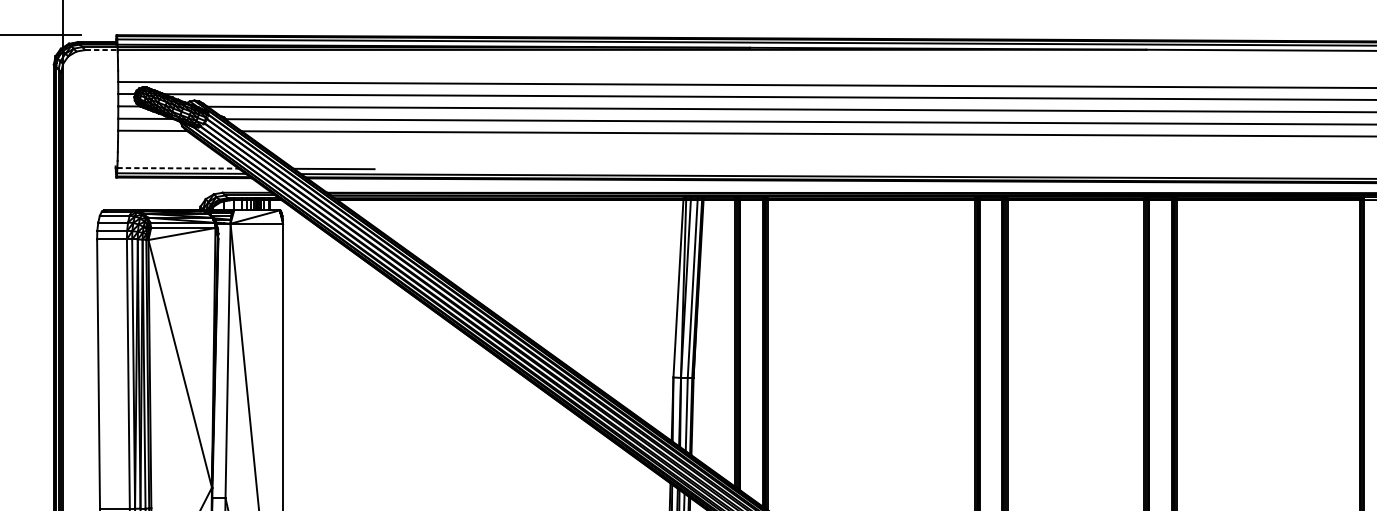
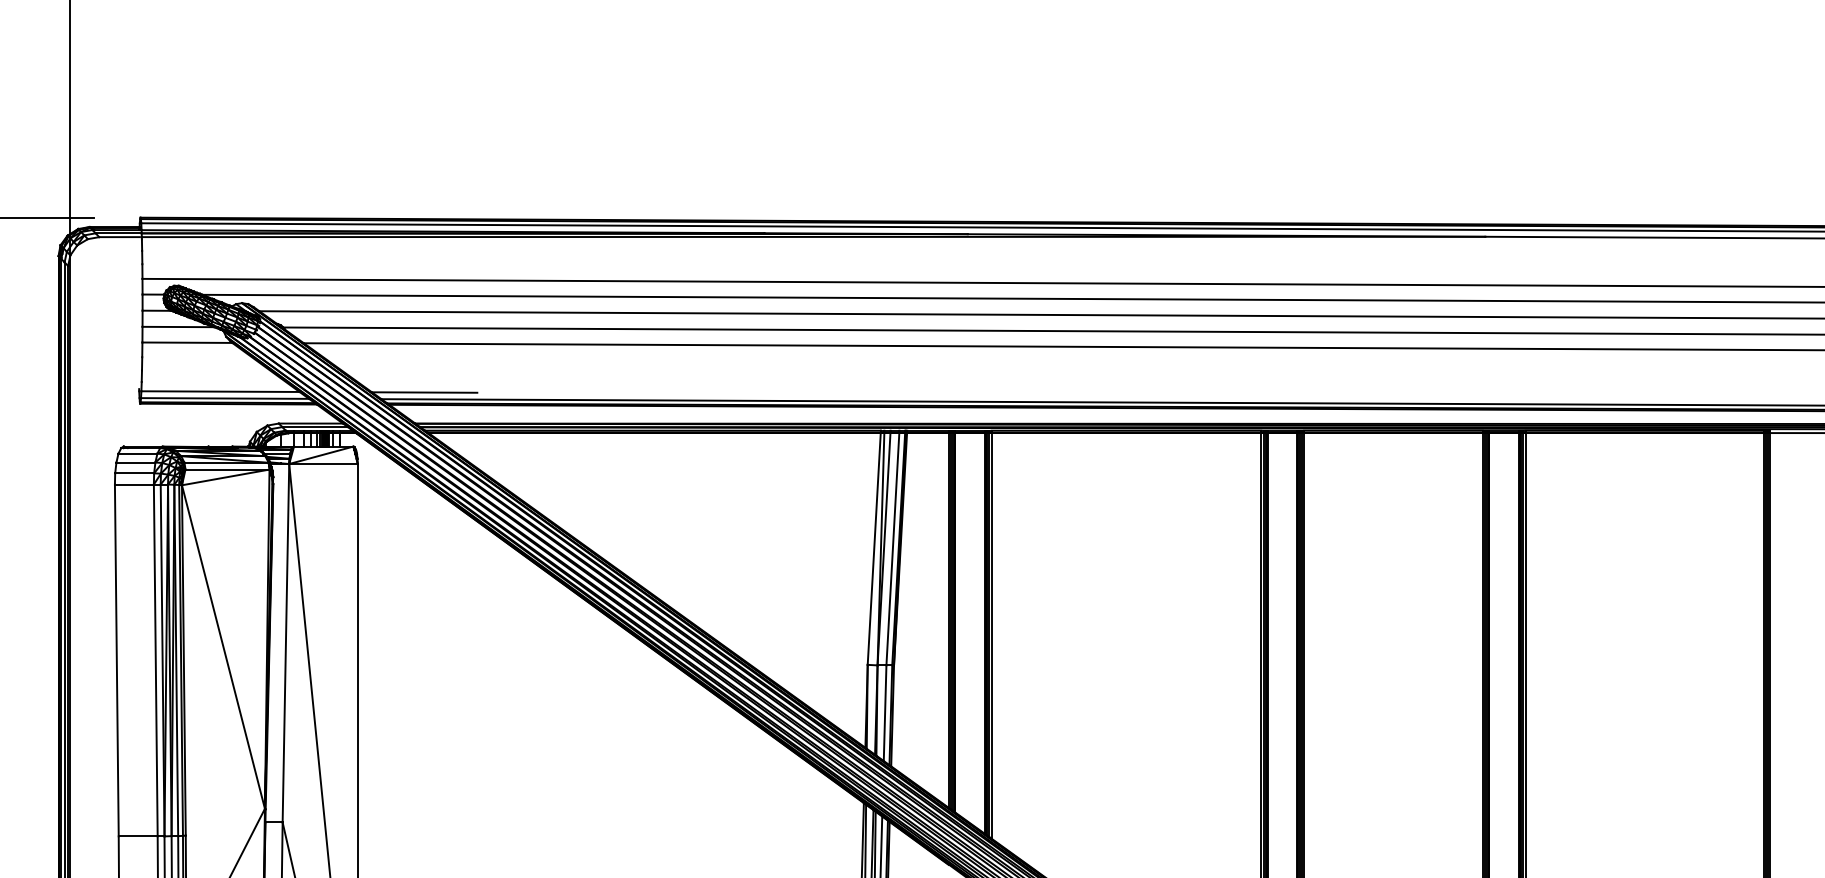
line: (100, 50) -> (119, 237), dashed -> solid
line: (178, 168) -> (221, 391), dashed -> solid

